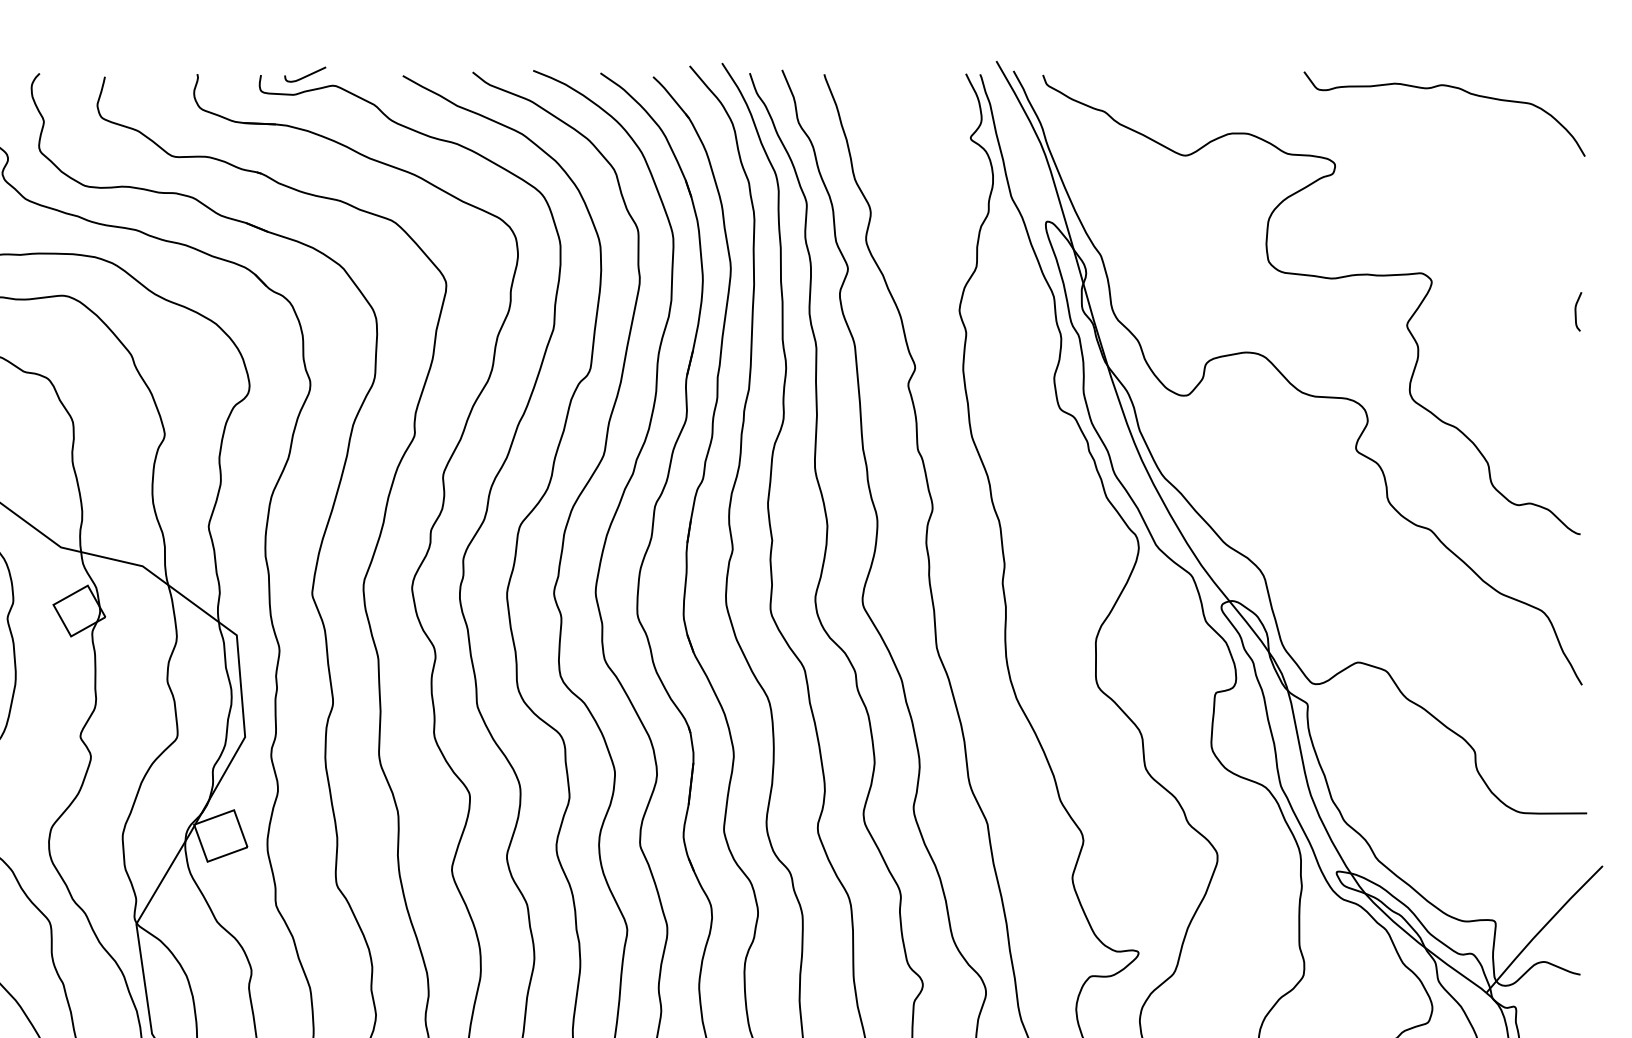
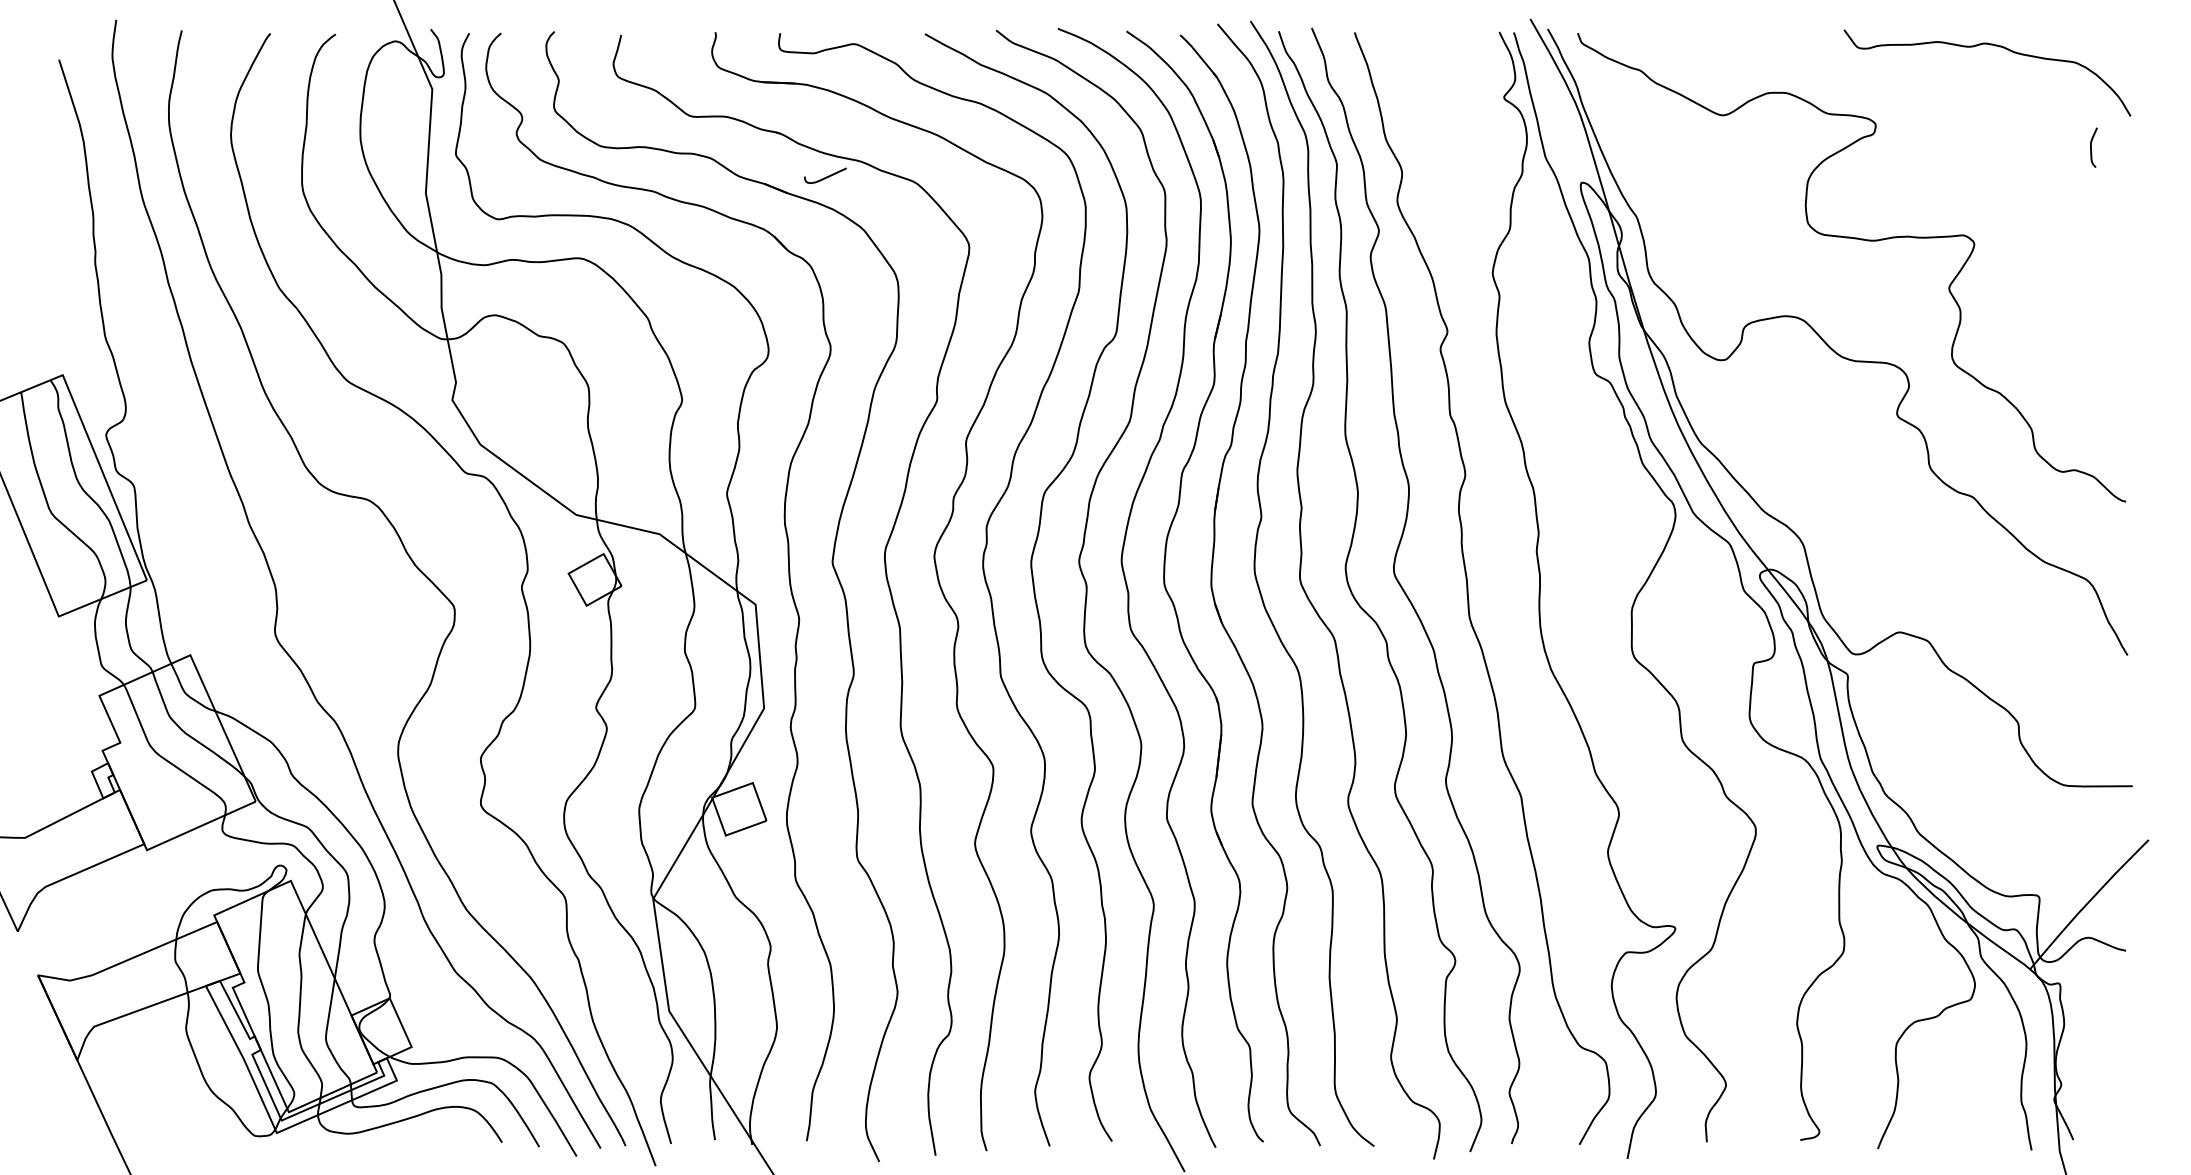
curve: (306, 75) -> (826, 176), moved
curve: (1576, 311) -> (2091, 147), moved

